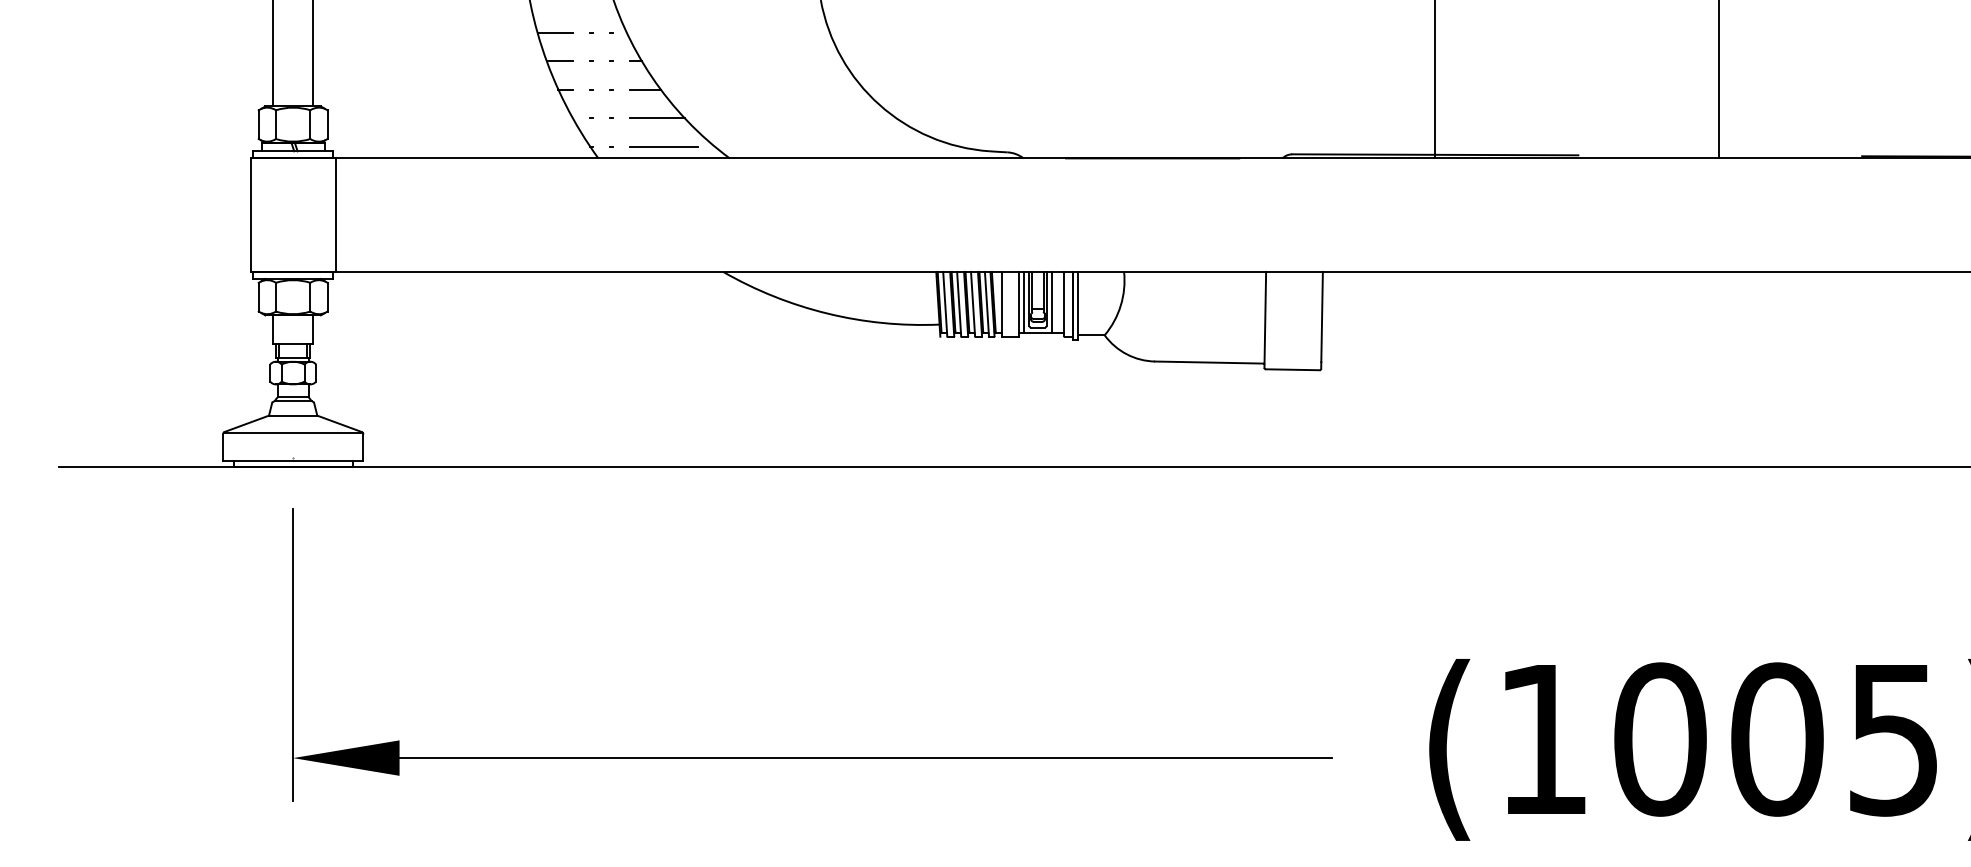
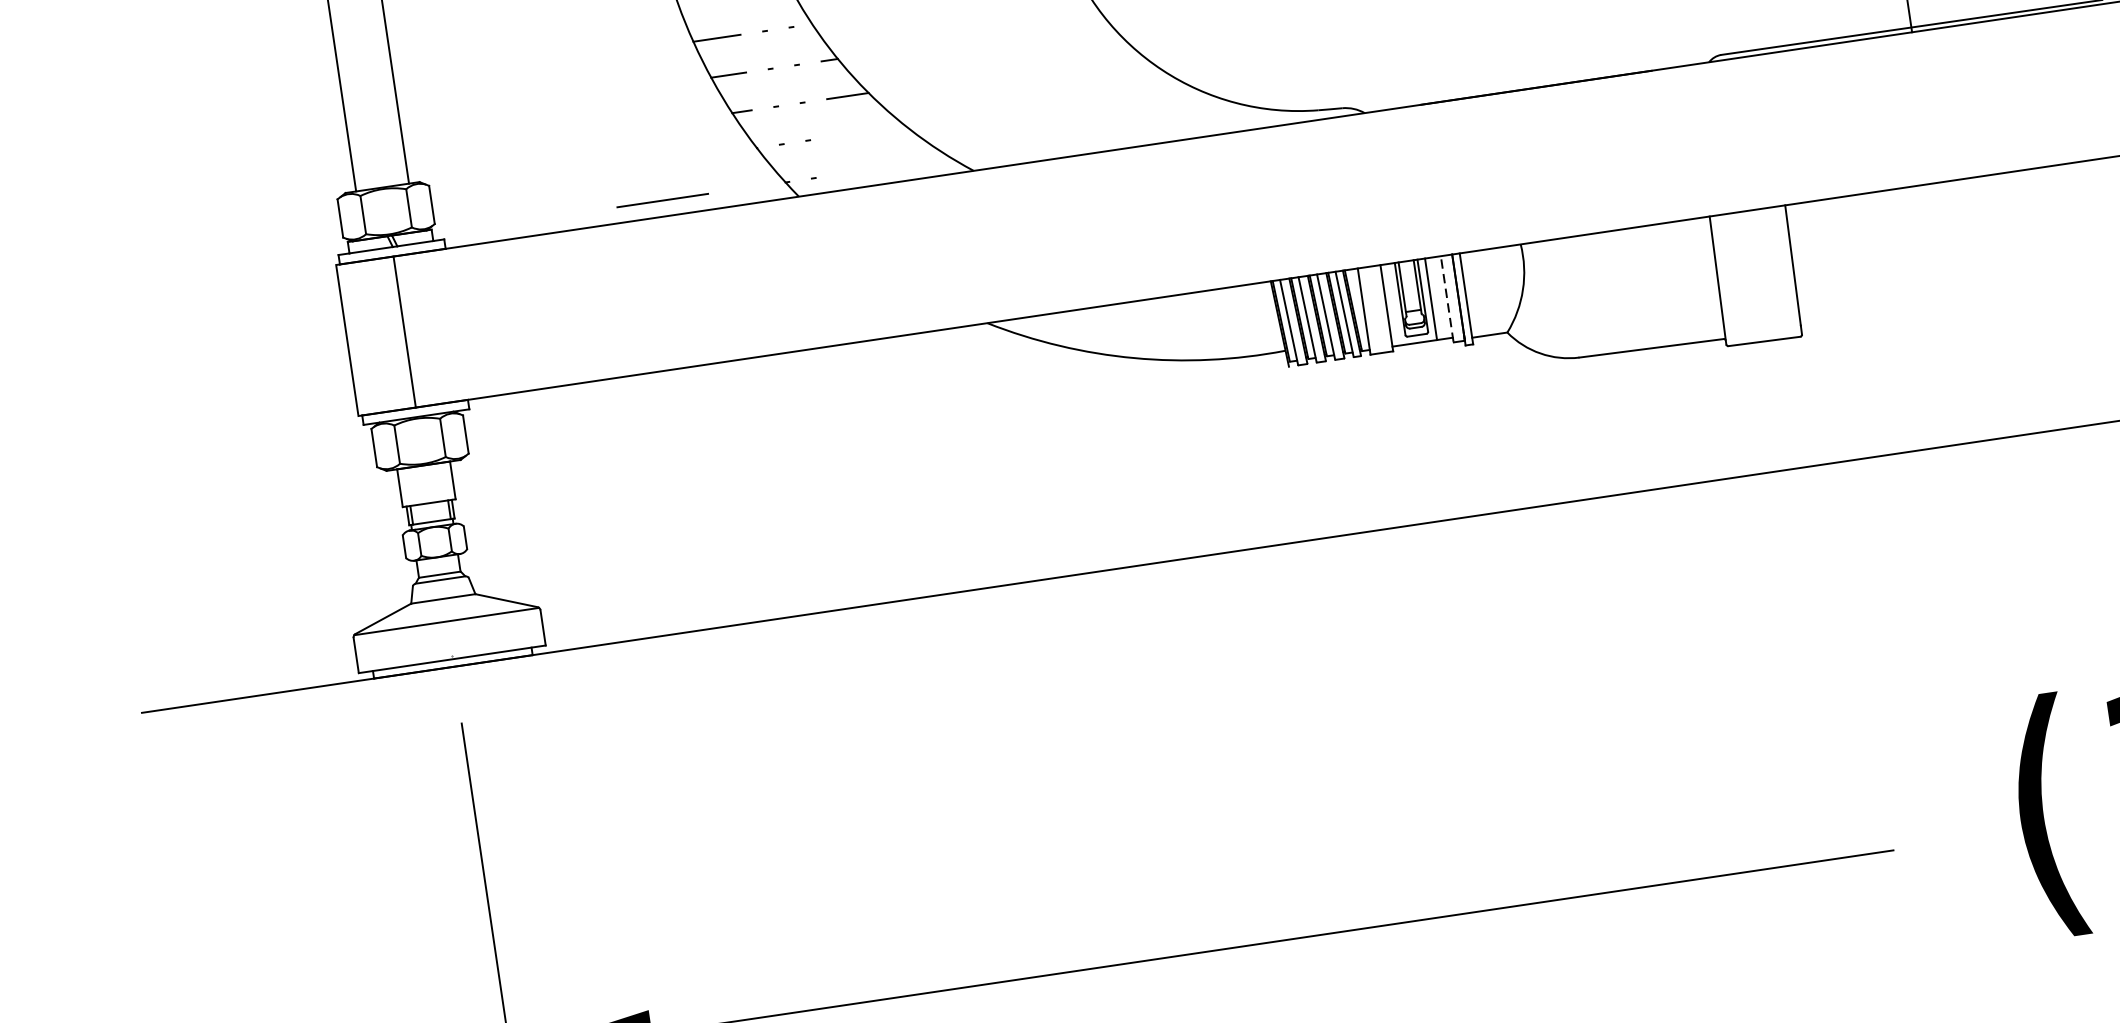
line: (656, 118) -> (868, 132), removed
line: (663, 146) -> (662, 200), moved
line: (335, 214) -> (404, 331), moved
line: (1023, 302) -> (1392, 304), removed
line: (1064, 303) -> (1447, 298), solid -> dashed

